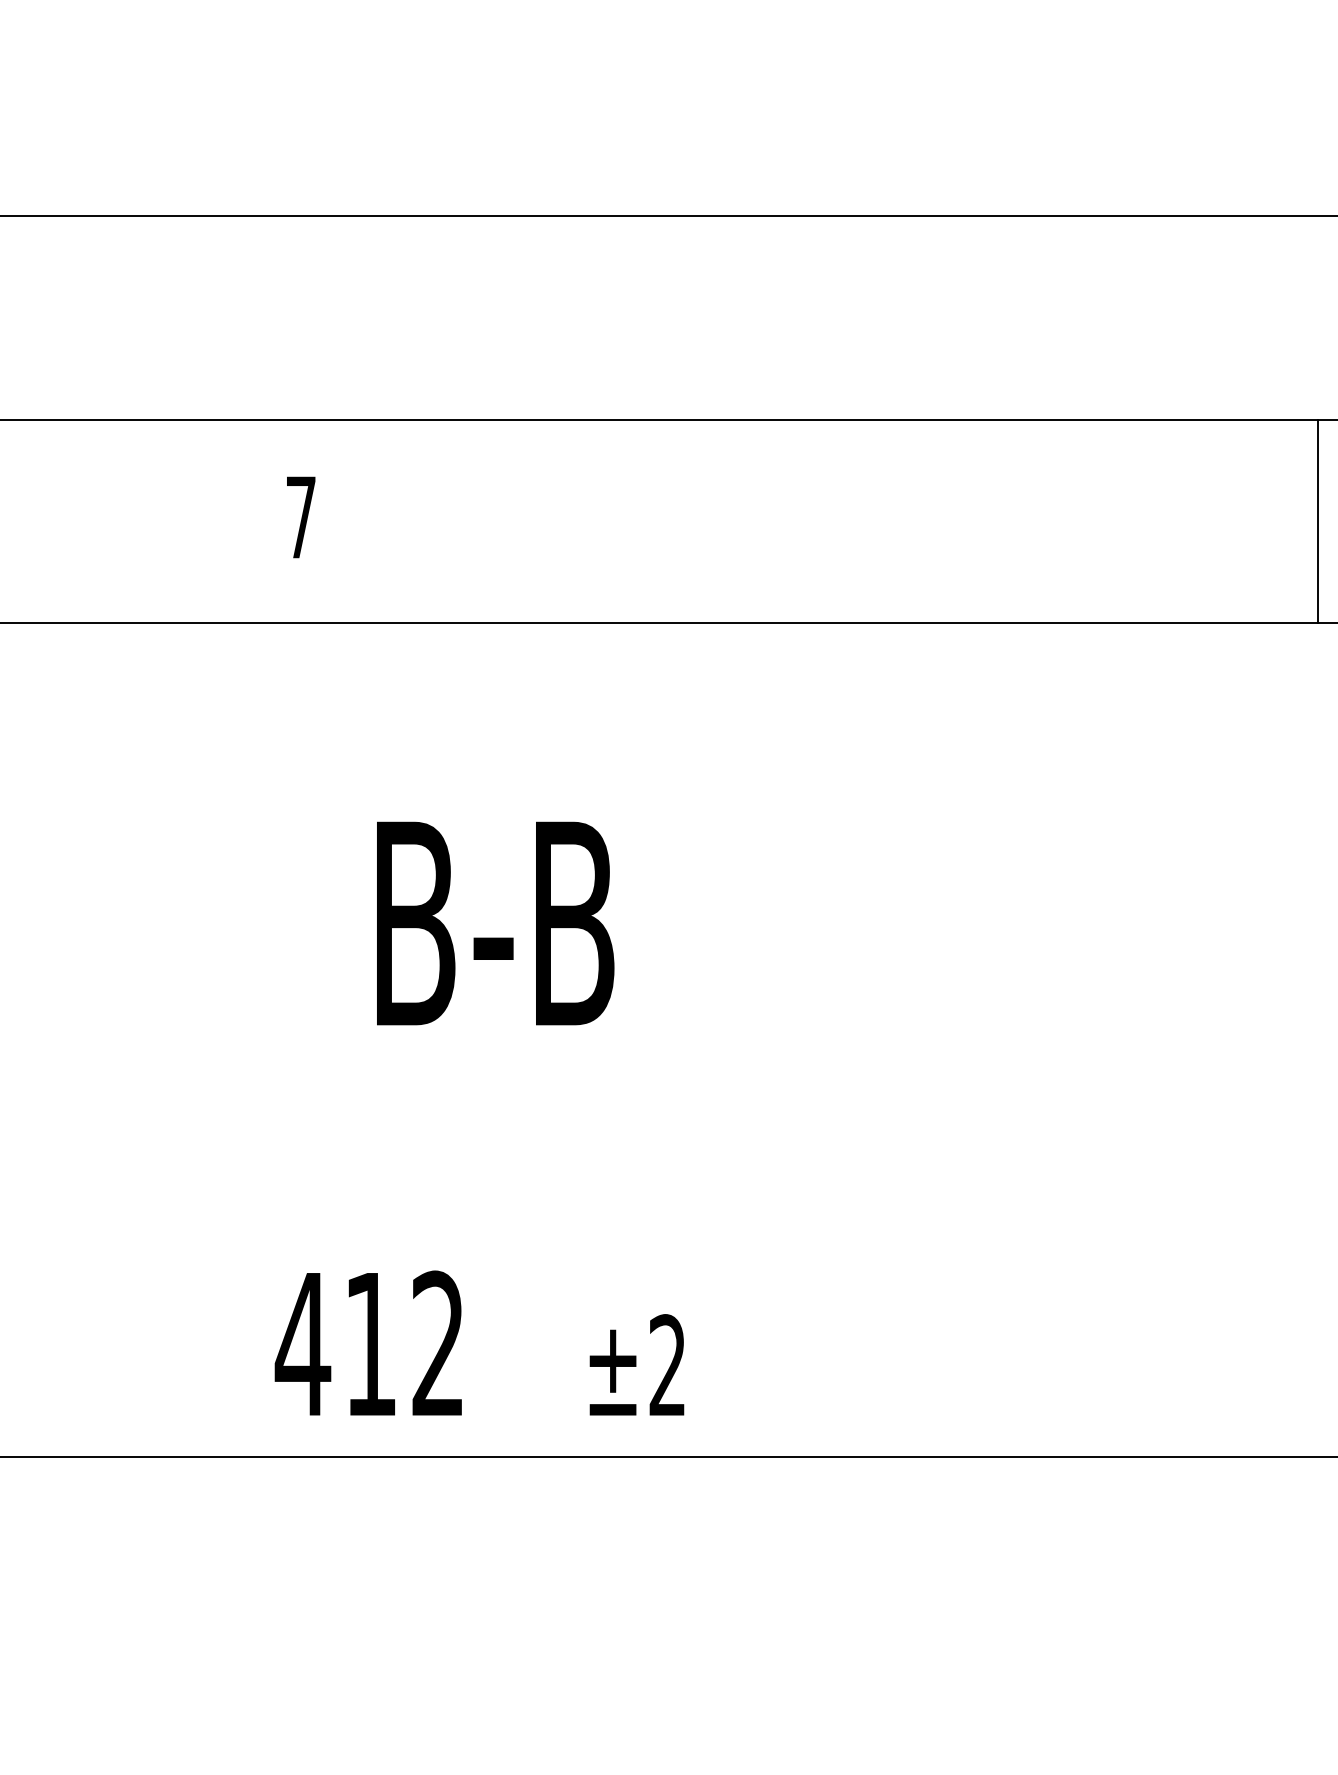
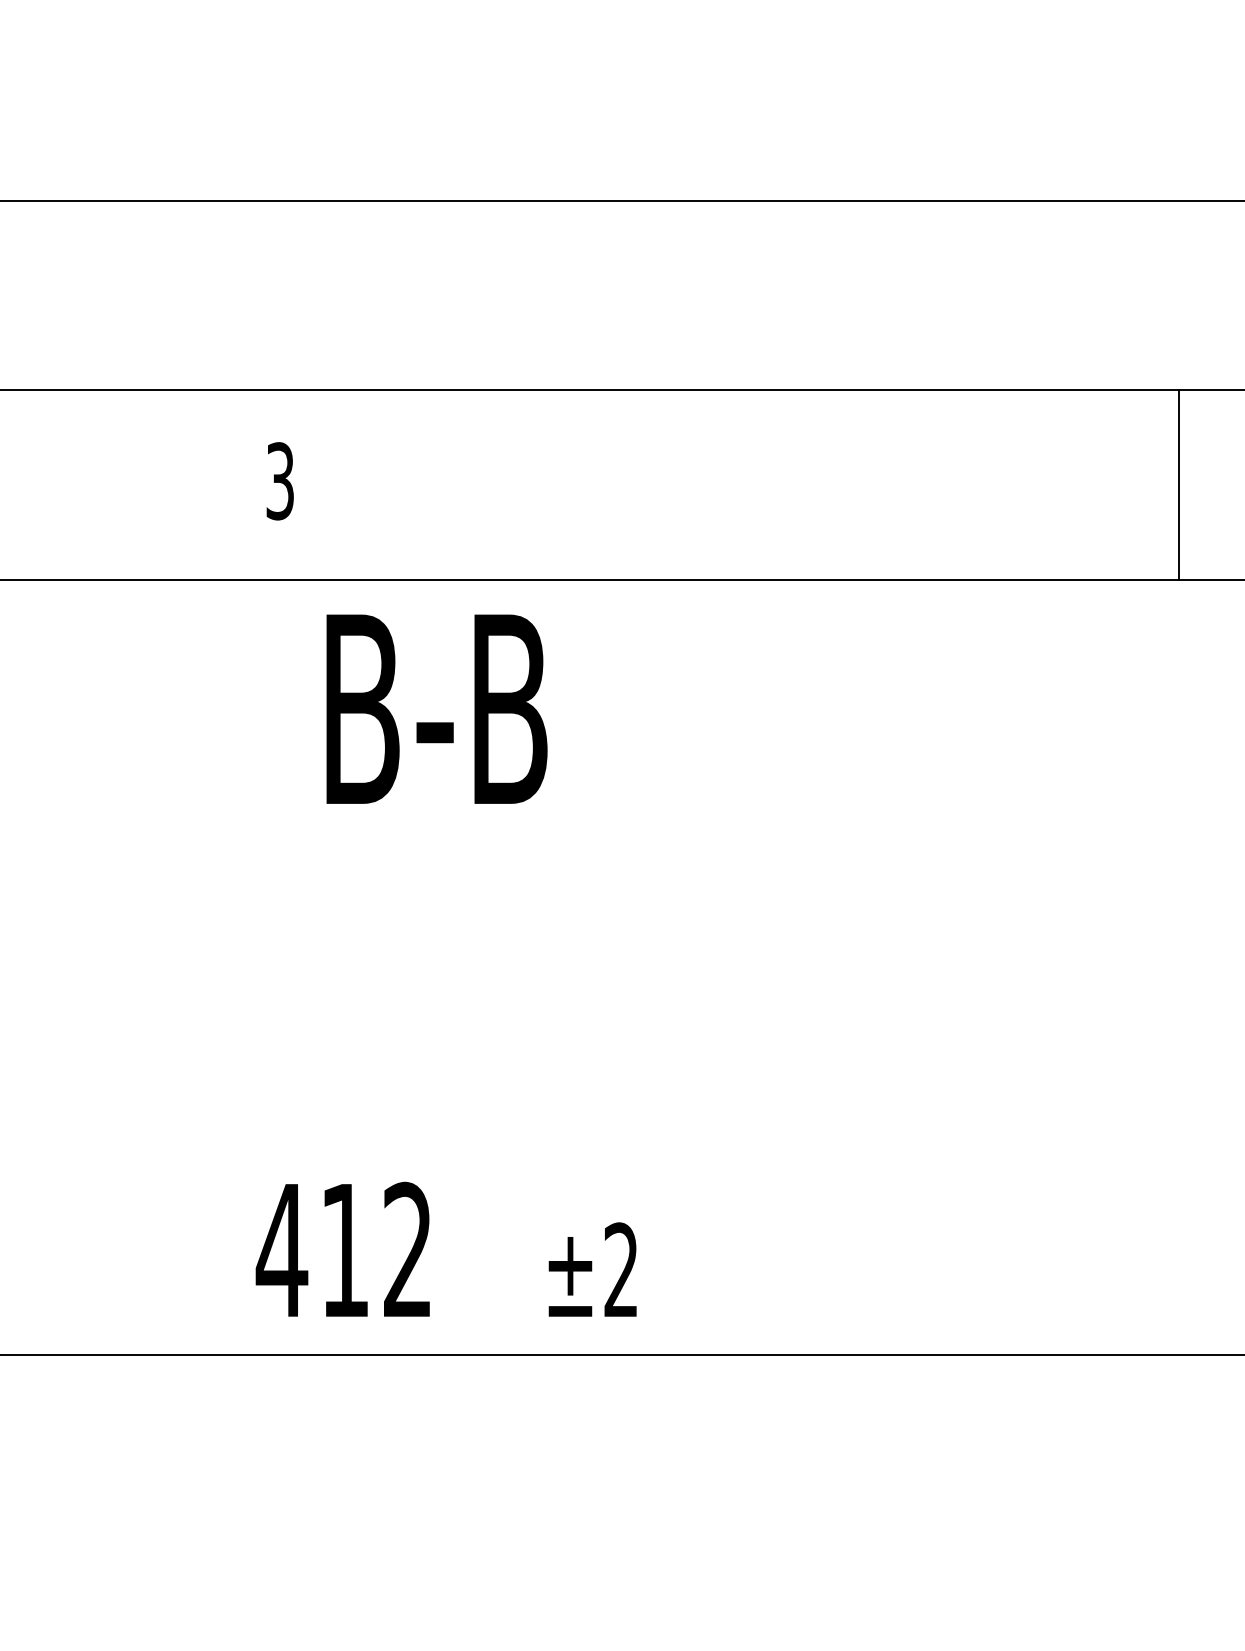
text: (300, 517) -> (279, 481), 7 -> 3
line: (1317, 521) -> (1179, 485), moved
text: (495, 923) -> (436, 709), moved

